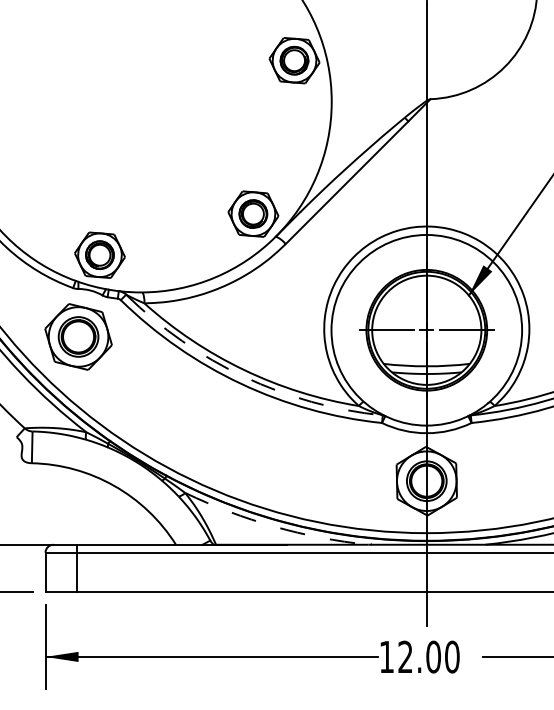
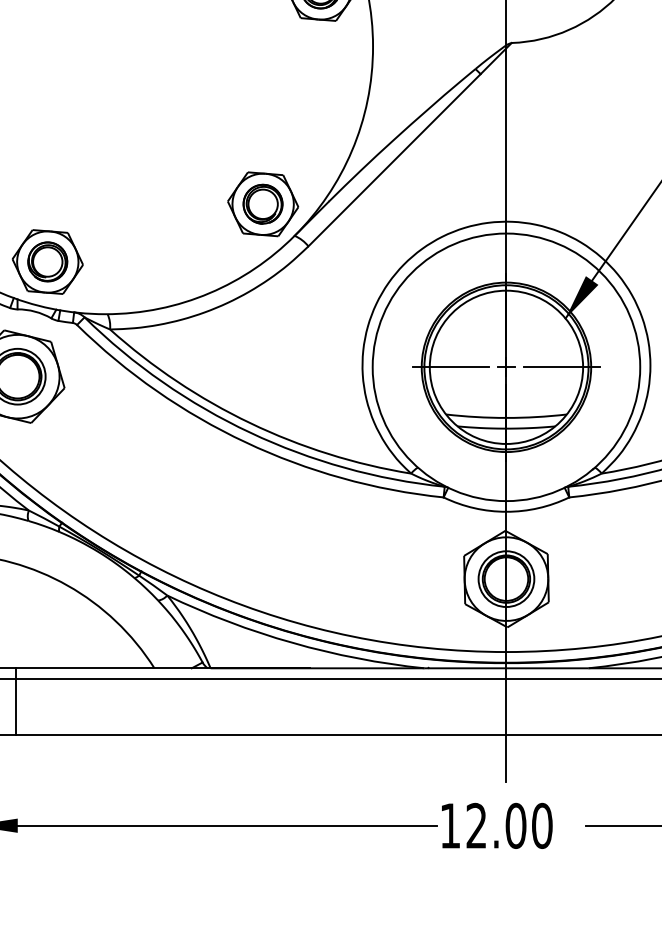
arc: (244, 376) -> (250, 432), dashed -> solid
arc: (274, 526) -> (292, 642), dashed -> solid

